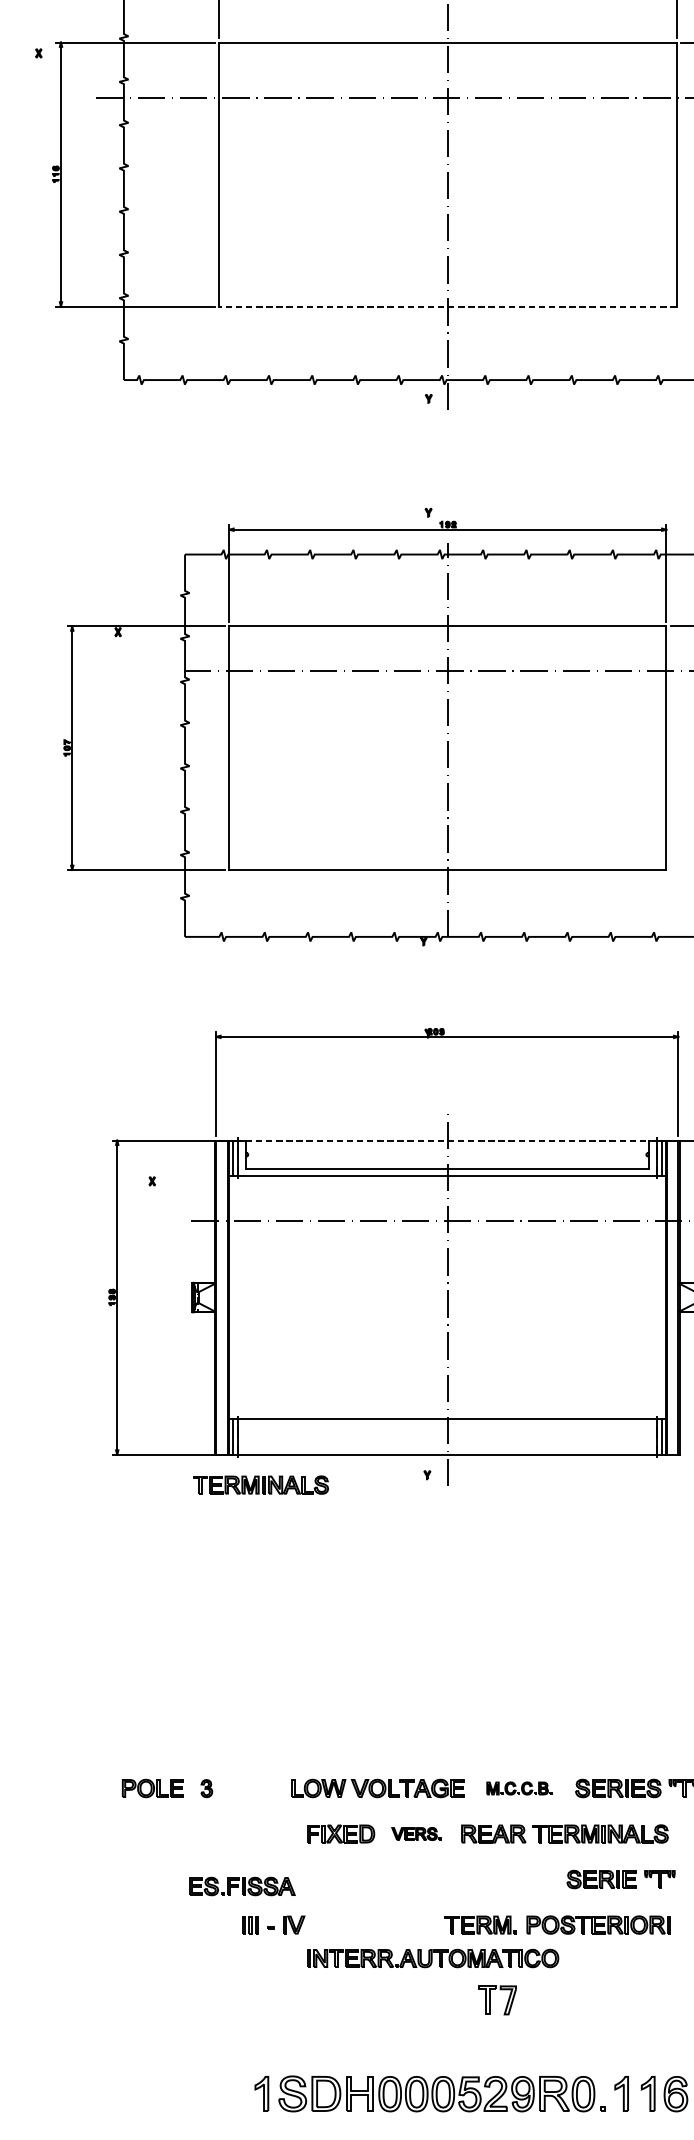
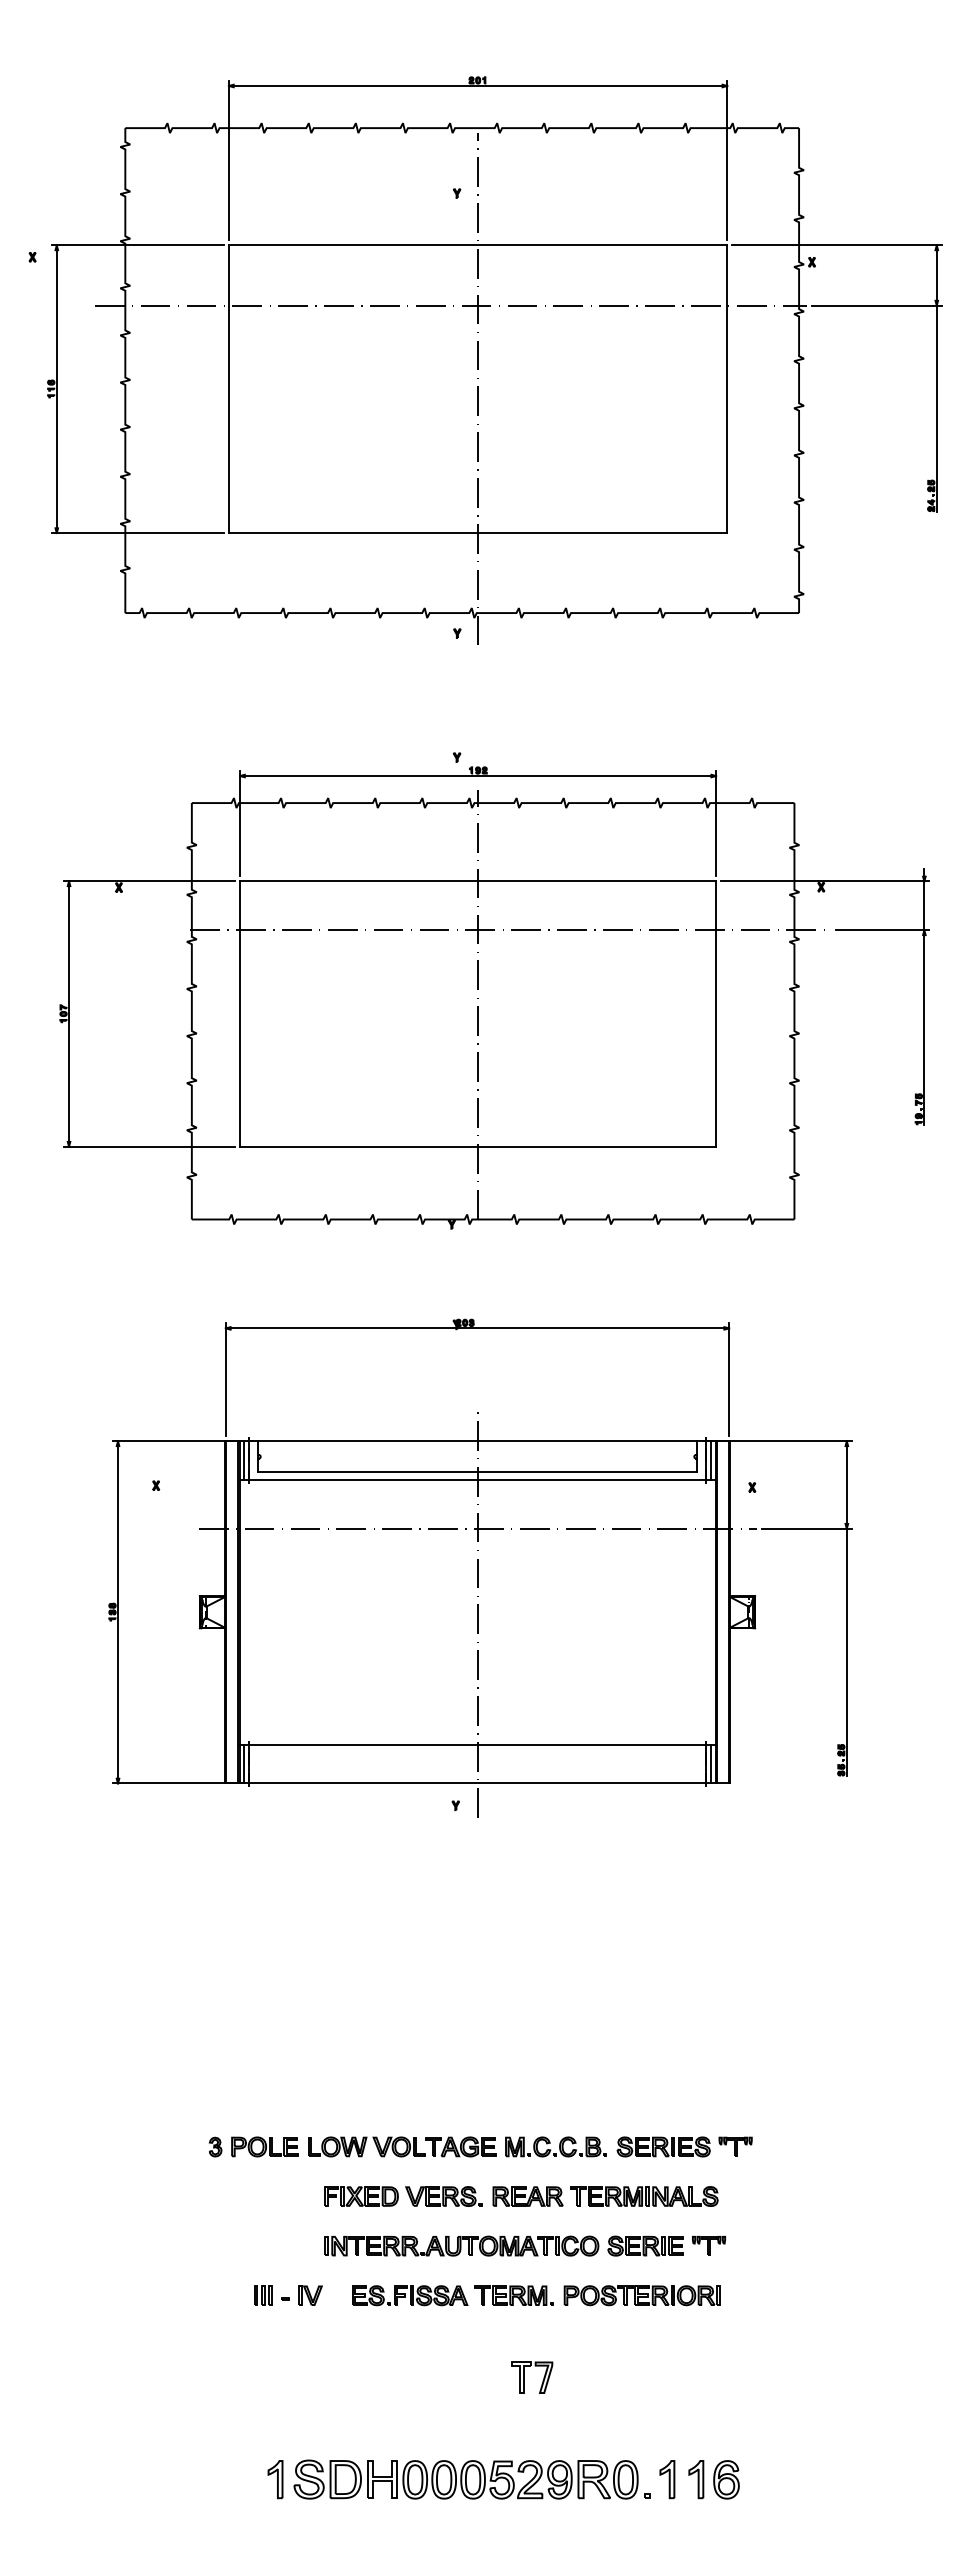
line: (447, 307) -> (477, 533), dashed -> solid
line: (448, 1140) -> (478, 1441), dashed -> solid
part: (260, 1485) -> (274, 1816), removed
part: (152, 1788) -> (264, 2146), moved
part: (518, 1788) -> (555, 2146), size x1.43
part: (416, 1833) -> (443, 2196), size x1.43
part: (242, 1886) -> (410, 2295), moved
part: (432, 1957) -> (461, 2245), moved

